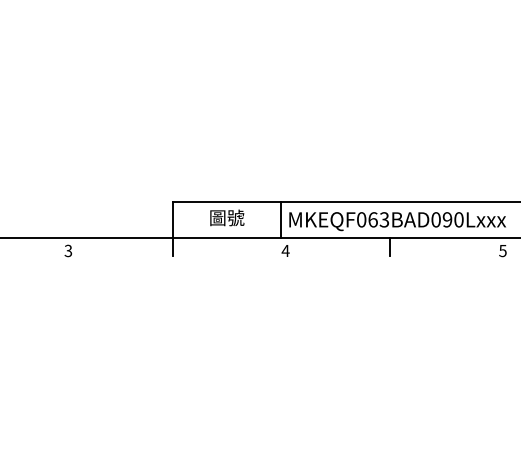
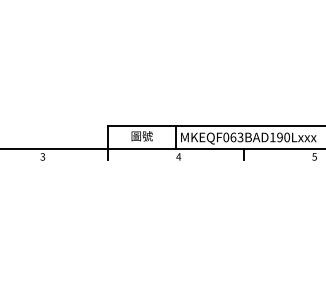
text: (435, 219) -> (272, 137), MKEQF063BAD090Lxxx -> MKEQF063BAD190Lxxx

